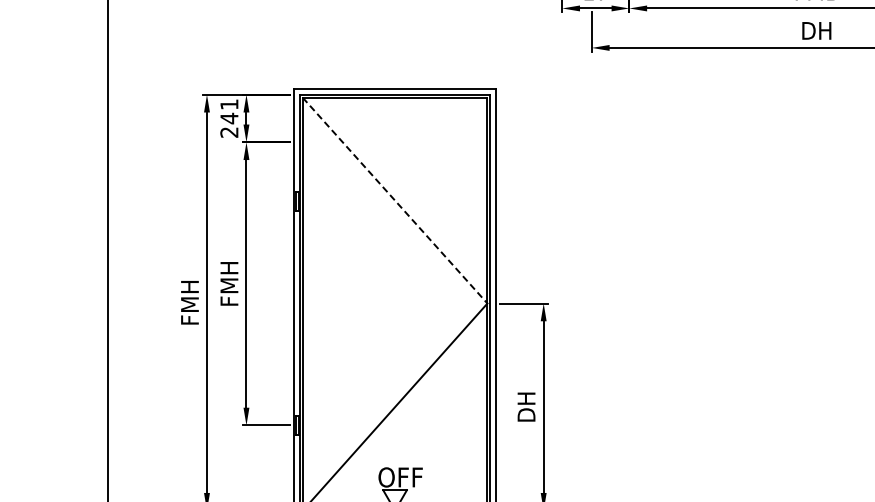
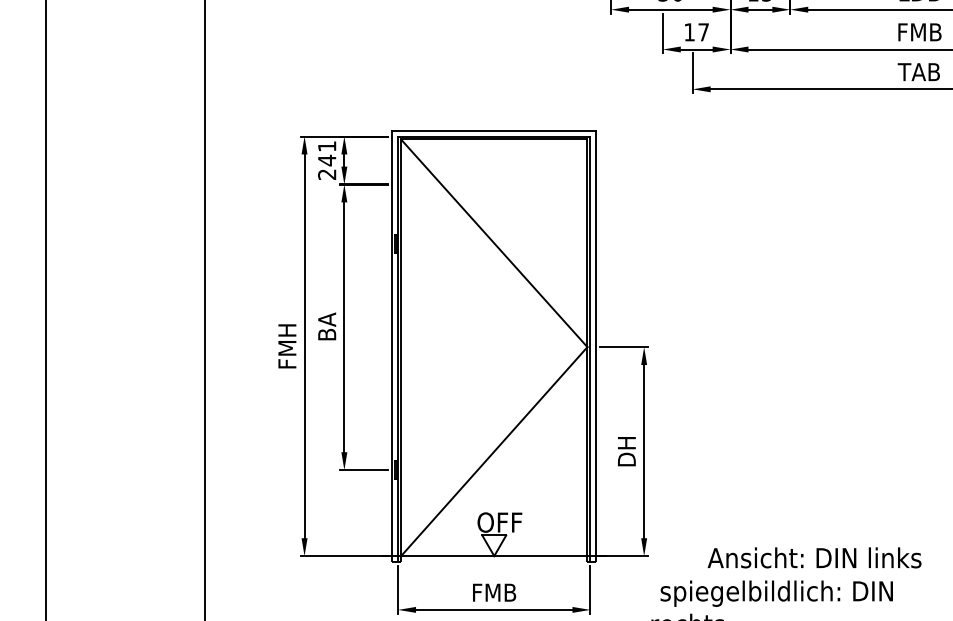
text: (815, 31) -> (918, 72), DH -> TAB
line: (395, 200) -> (494, 243), dashed -> solid
text: (229, 284) -> (327, 327), FMH -> BA

